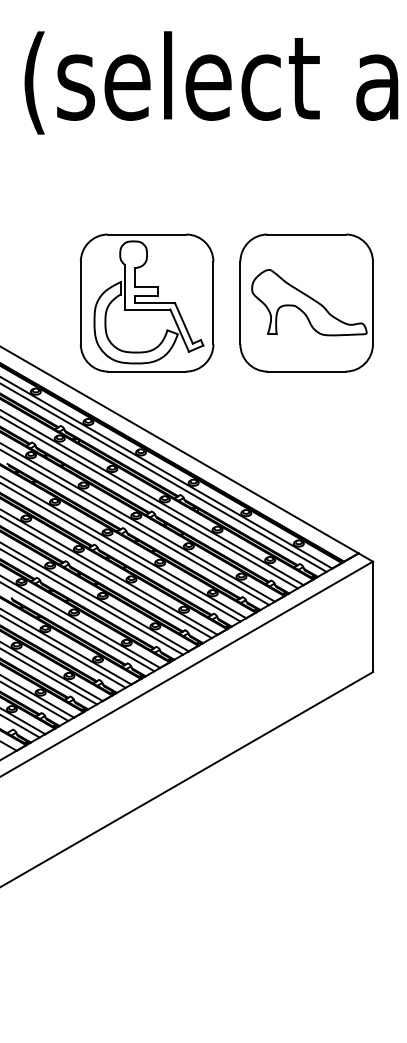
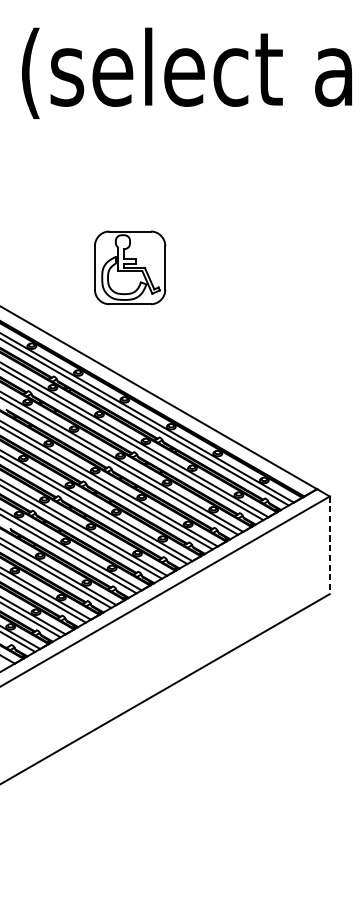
part: (146, 302) -> (129, 267), size x0.6
part: (306, 302) -> (271, 267), removed
line: (372, 617) -> (329, 545), solid -> dashed

